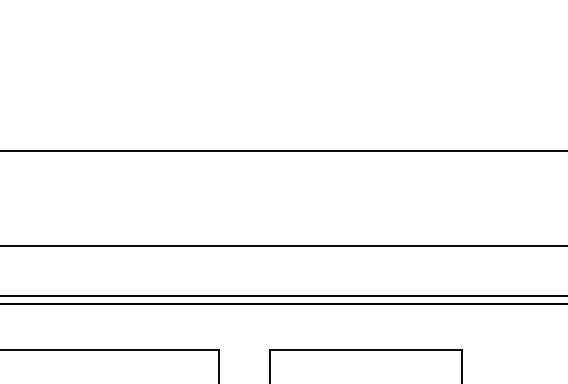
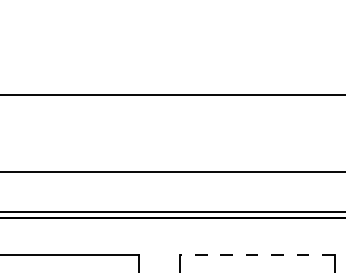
line: (365, 349) -> (257, 255), solid -> dashed

